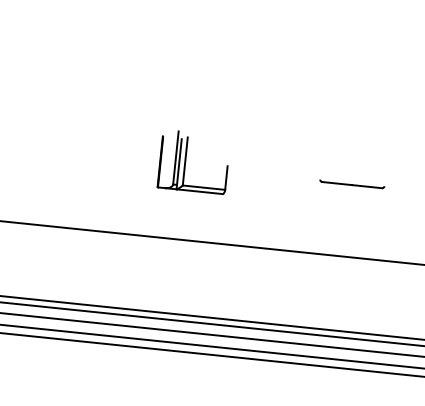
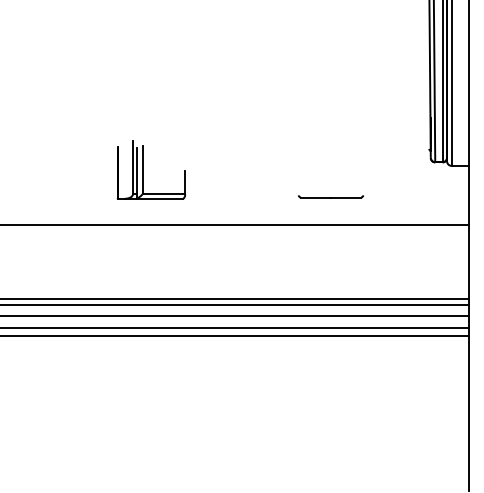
part: (186, 160) -> (143, 169), moved
part: (351, 184) -> (330, 196), moved

